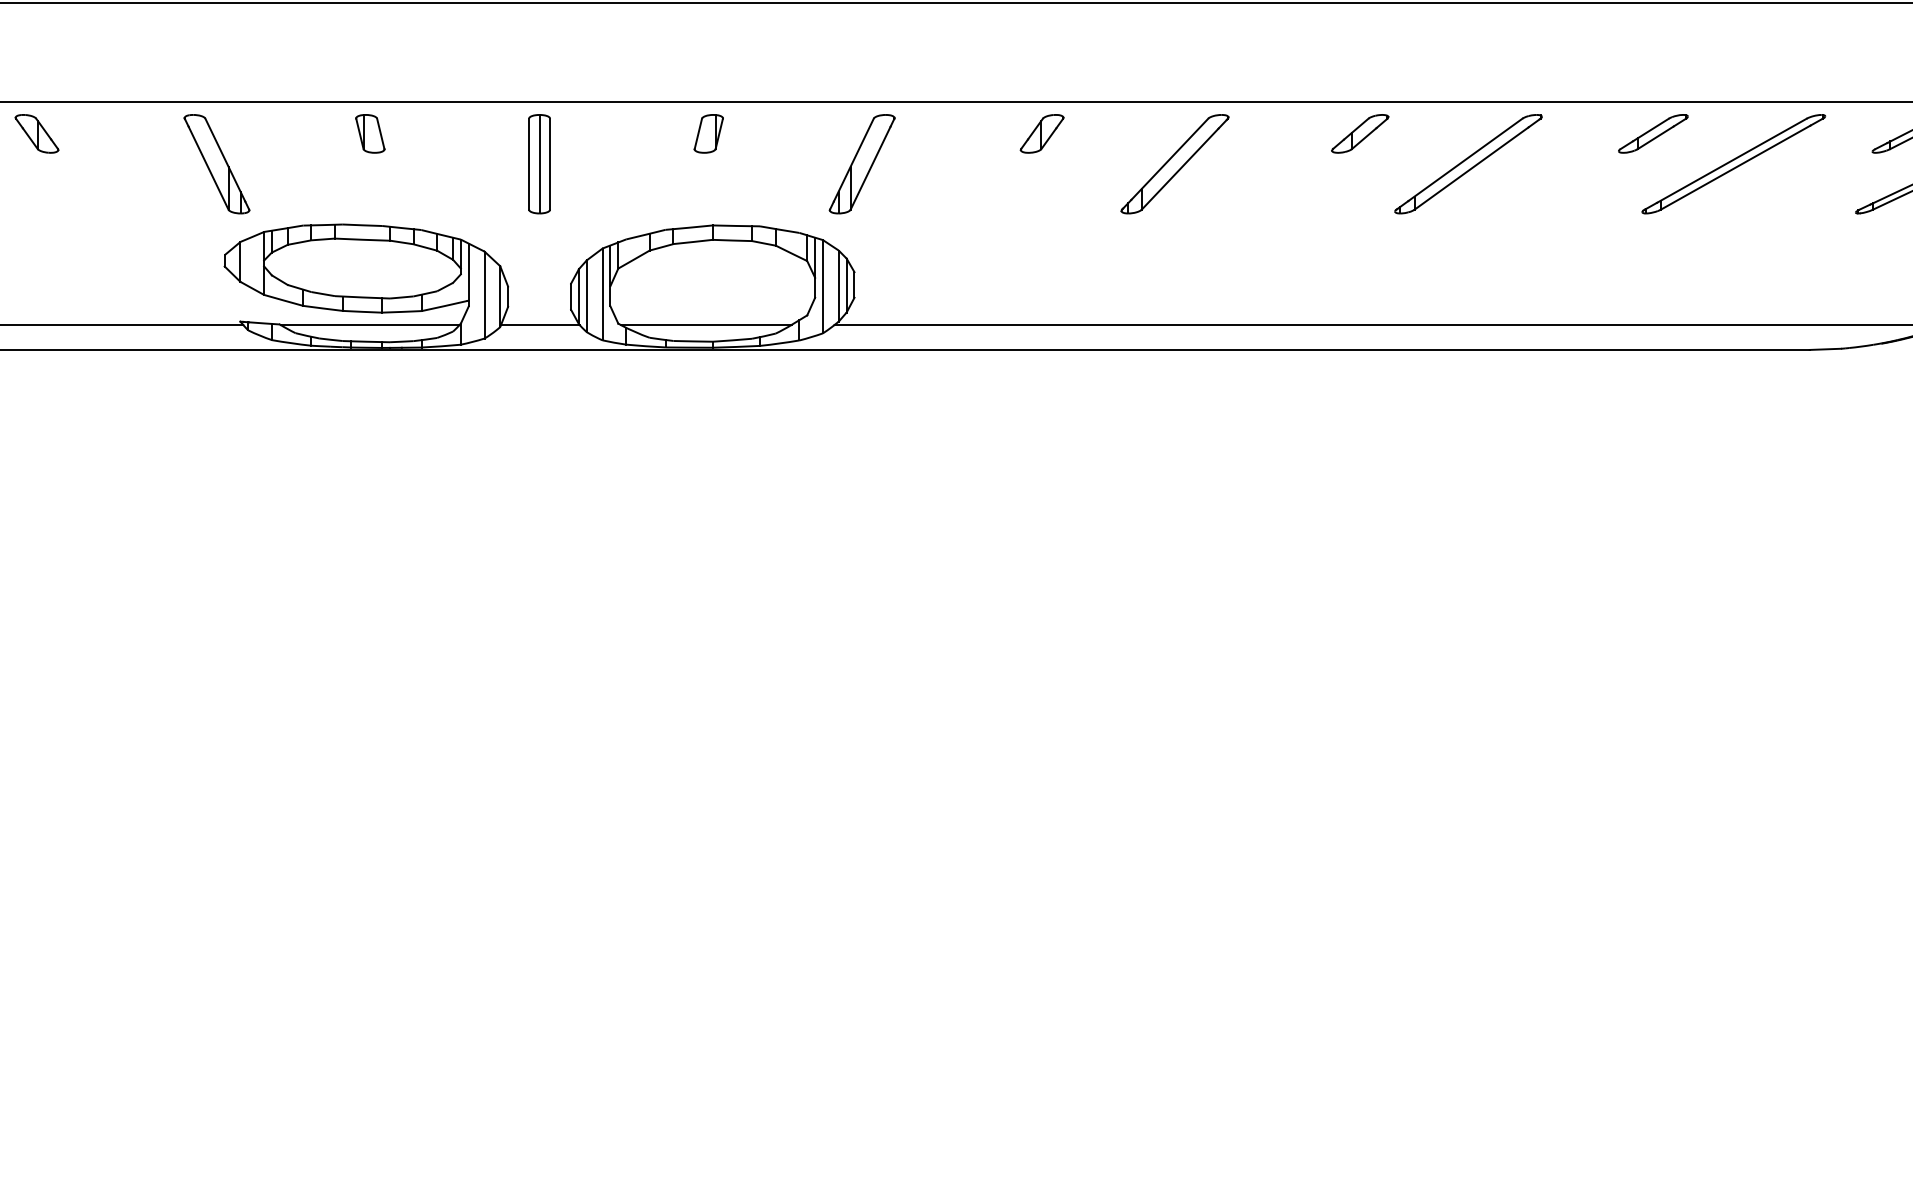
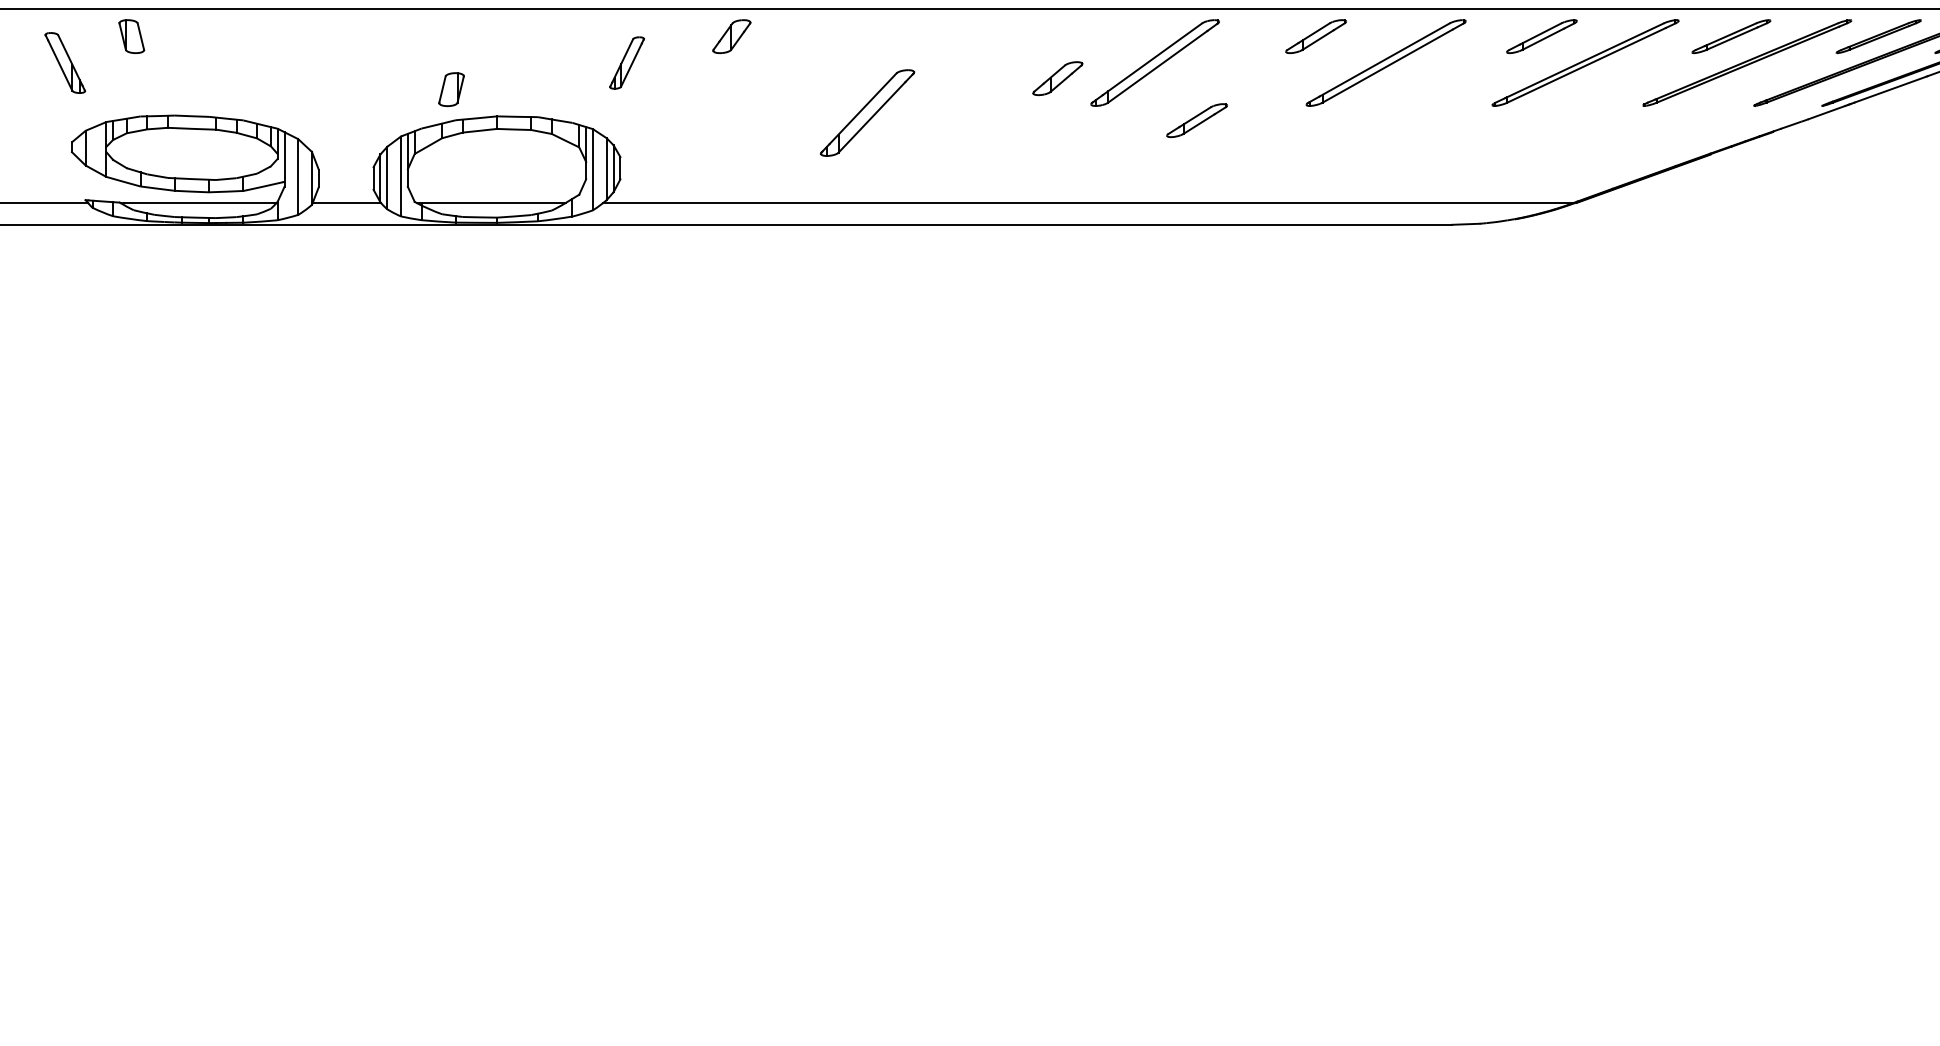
part: (370, 133) -> (131, 36), moved
part: (708, 133) -> (451, 89), moved
part: (1041, 133) -> (731, 36), moved
part: (1359, 133) -> (1057, 78), moved
part: (217, 163) -> (65, 62), size x0.7
part: (539, 163) -> (346, 62), removed
part: (861, 163) -> (626, 62), size x0.6
part: (1174, 163) -> (867, 112), moved
part: (1516, 230) -> (1196, 120), added

